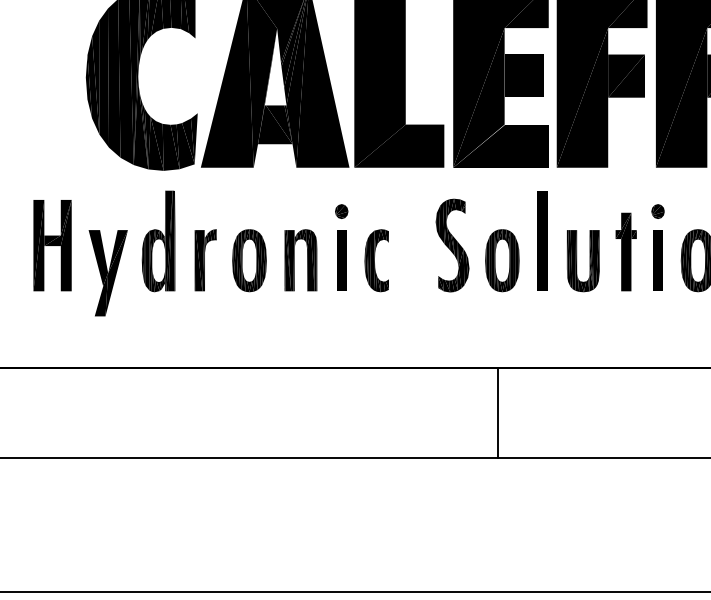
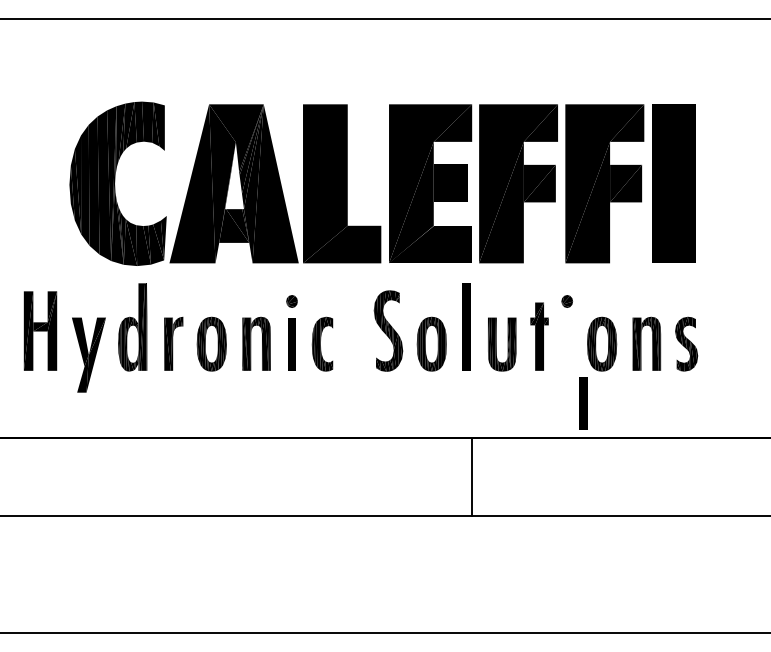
part: (658, 261) -> (583, 403), moved
line: (497, 412) -> (471, 476), moved

